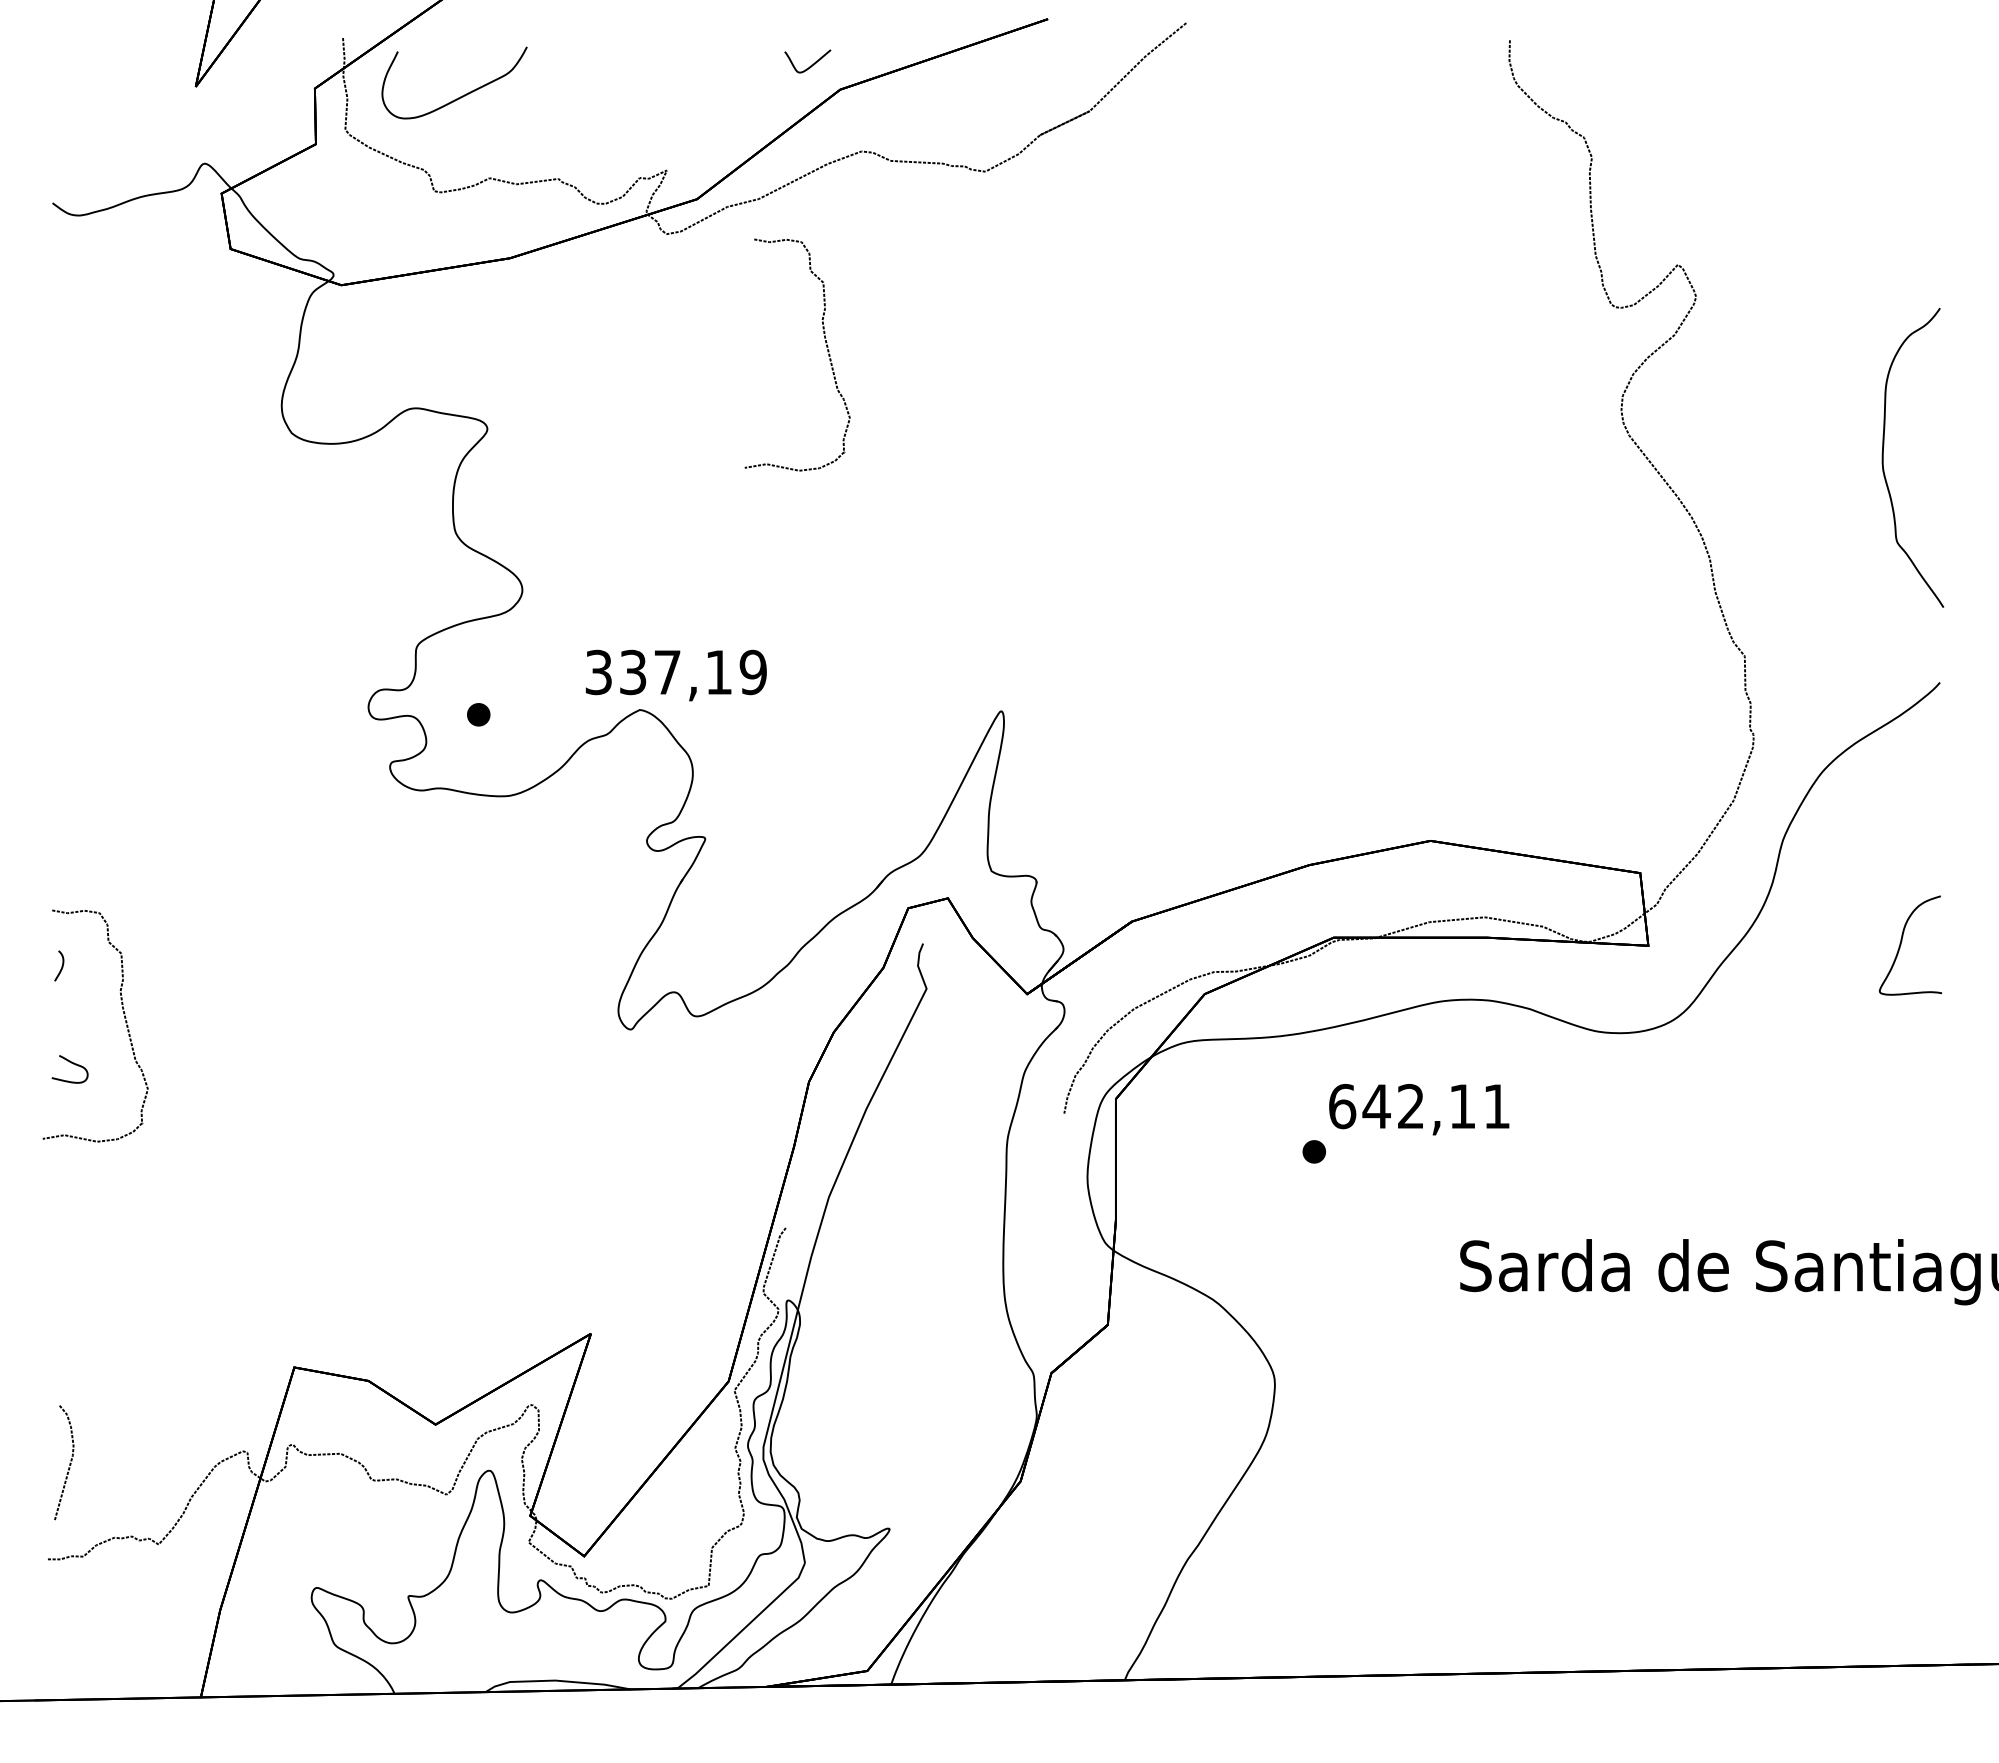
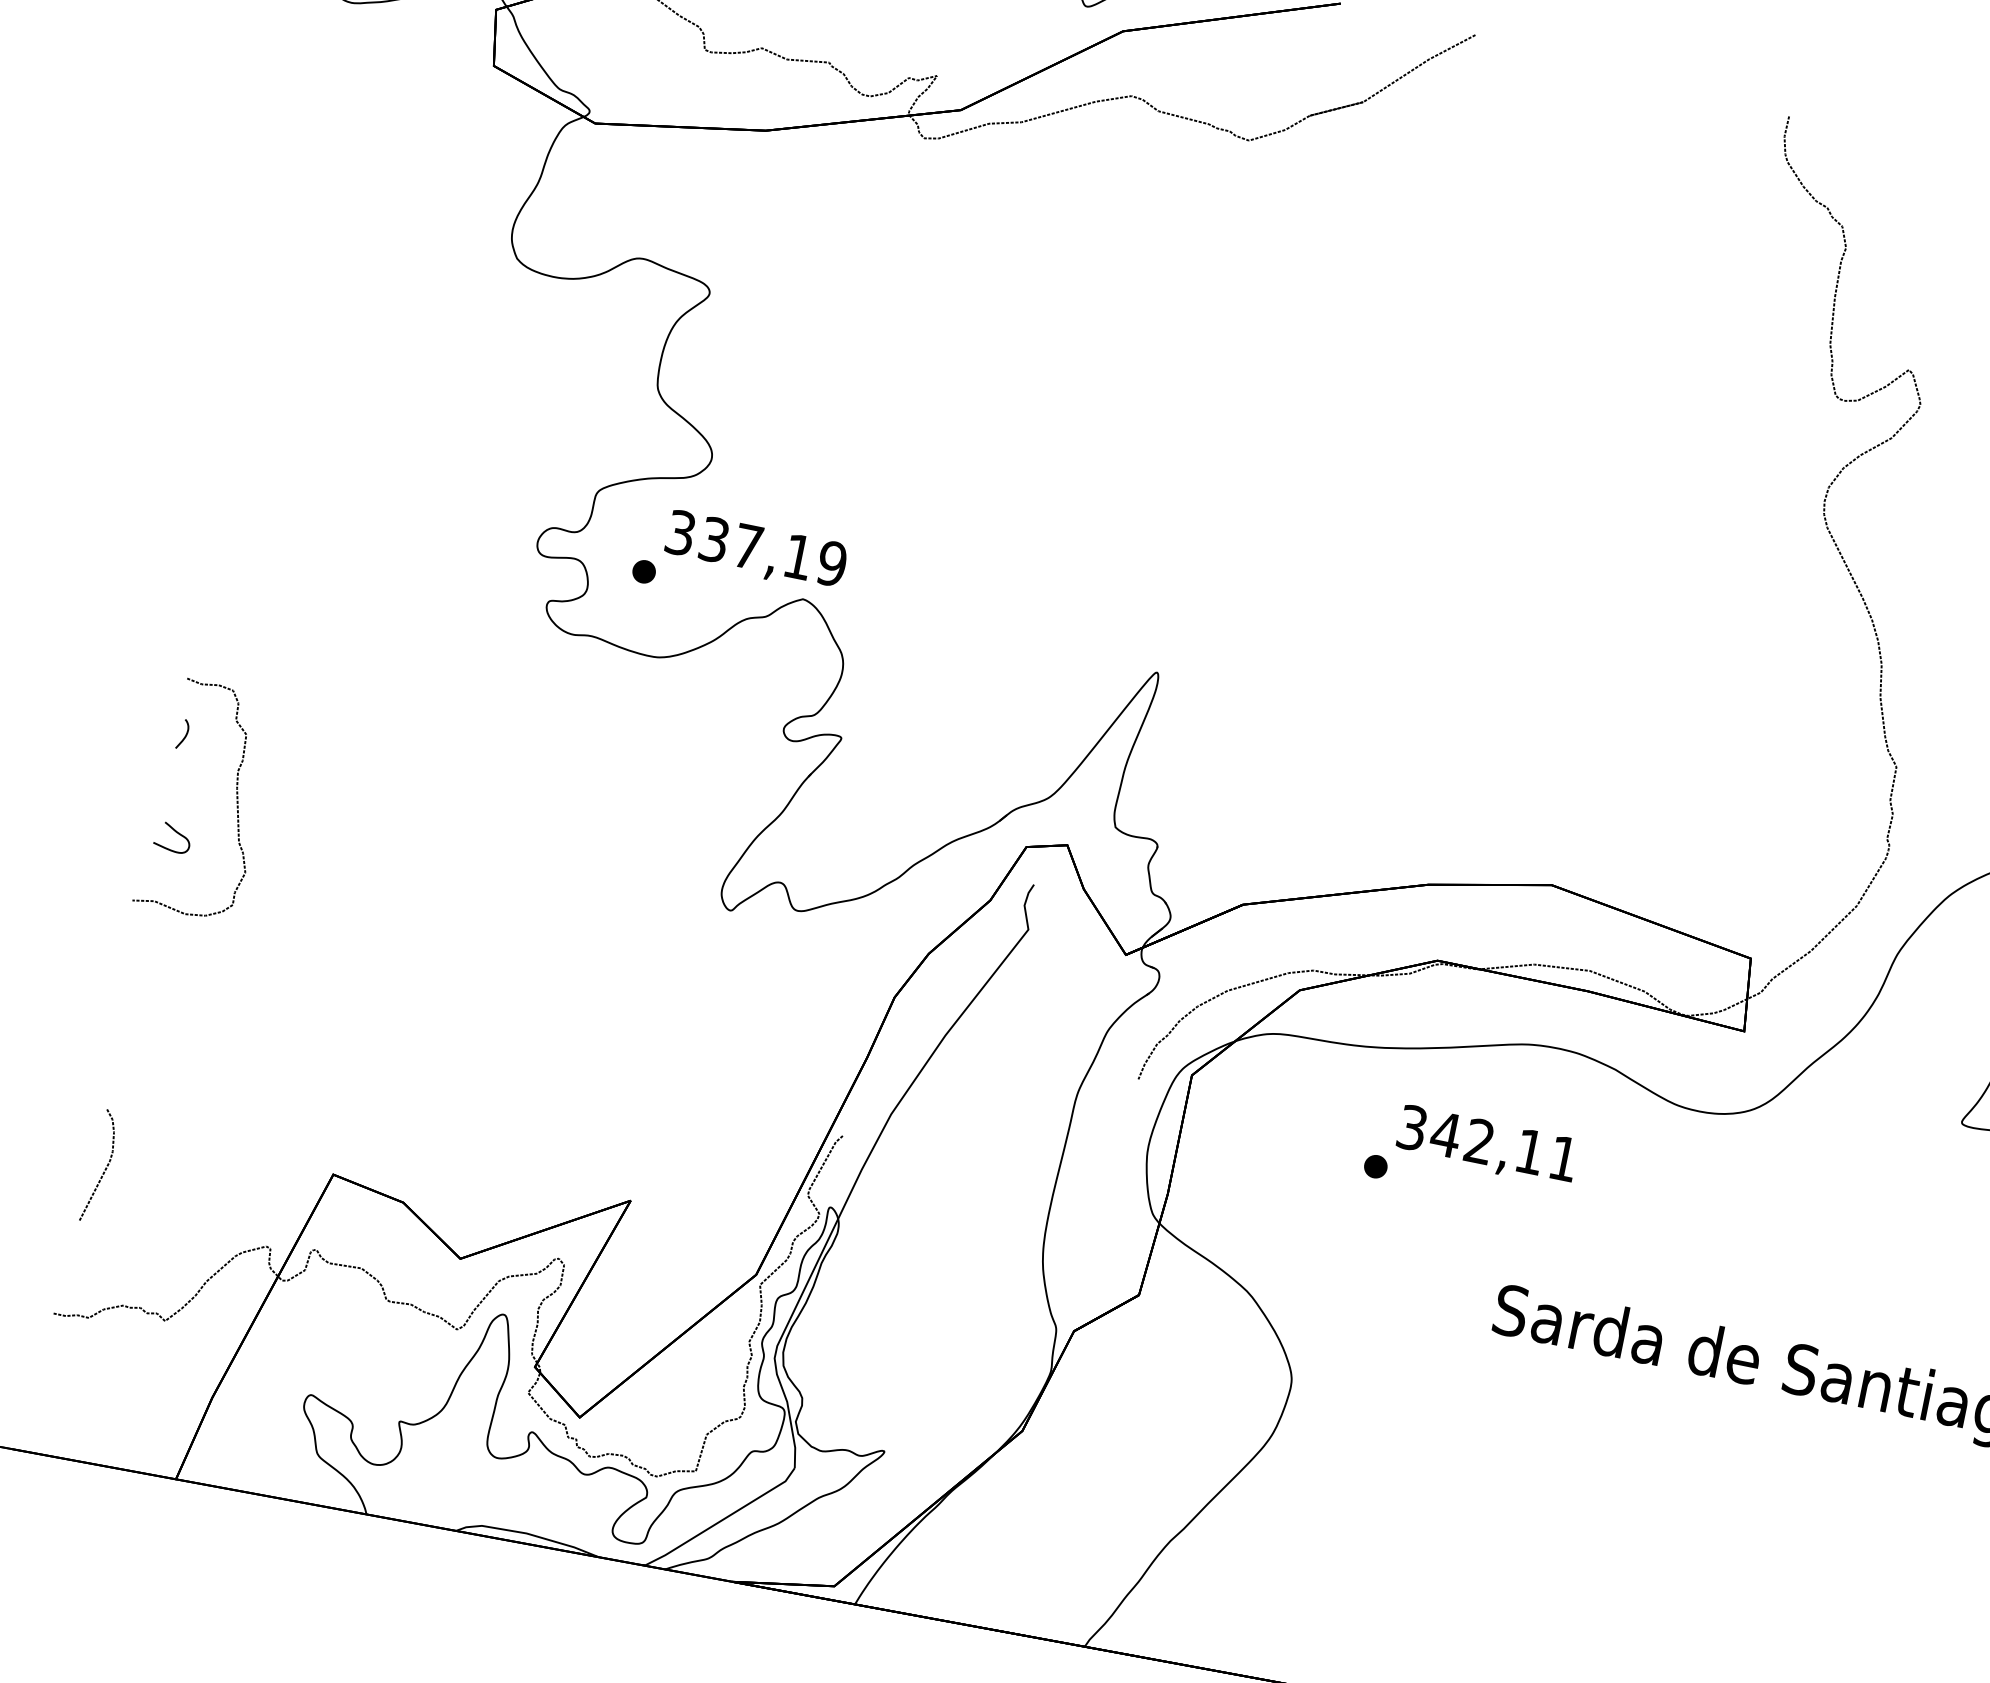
curve: (826, 347) -> (1058, 281), removed
text: (675, 675) -> (755, 551), moved
text: (1342, 1106) -> (1412, 1127), 642,11 -> 342,11
curve: (69, 1463) -> (105, 1168), moved

